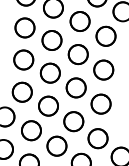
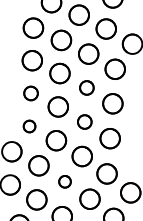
circle: (77, 54) -> (86, 87), size x0.7
part: (23, 60) -> (30, 93), size x0.7
circle: (75, 87) -> (84, 121), size x0.7
part: (22, 92) -> (29, 126), size x0.6
circle: (56, 146) -> (64, 181), size x0.6

